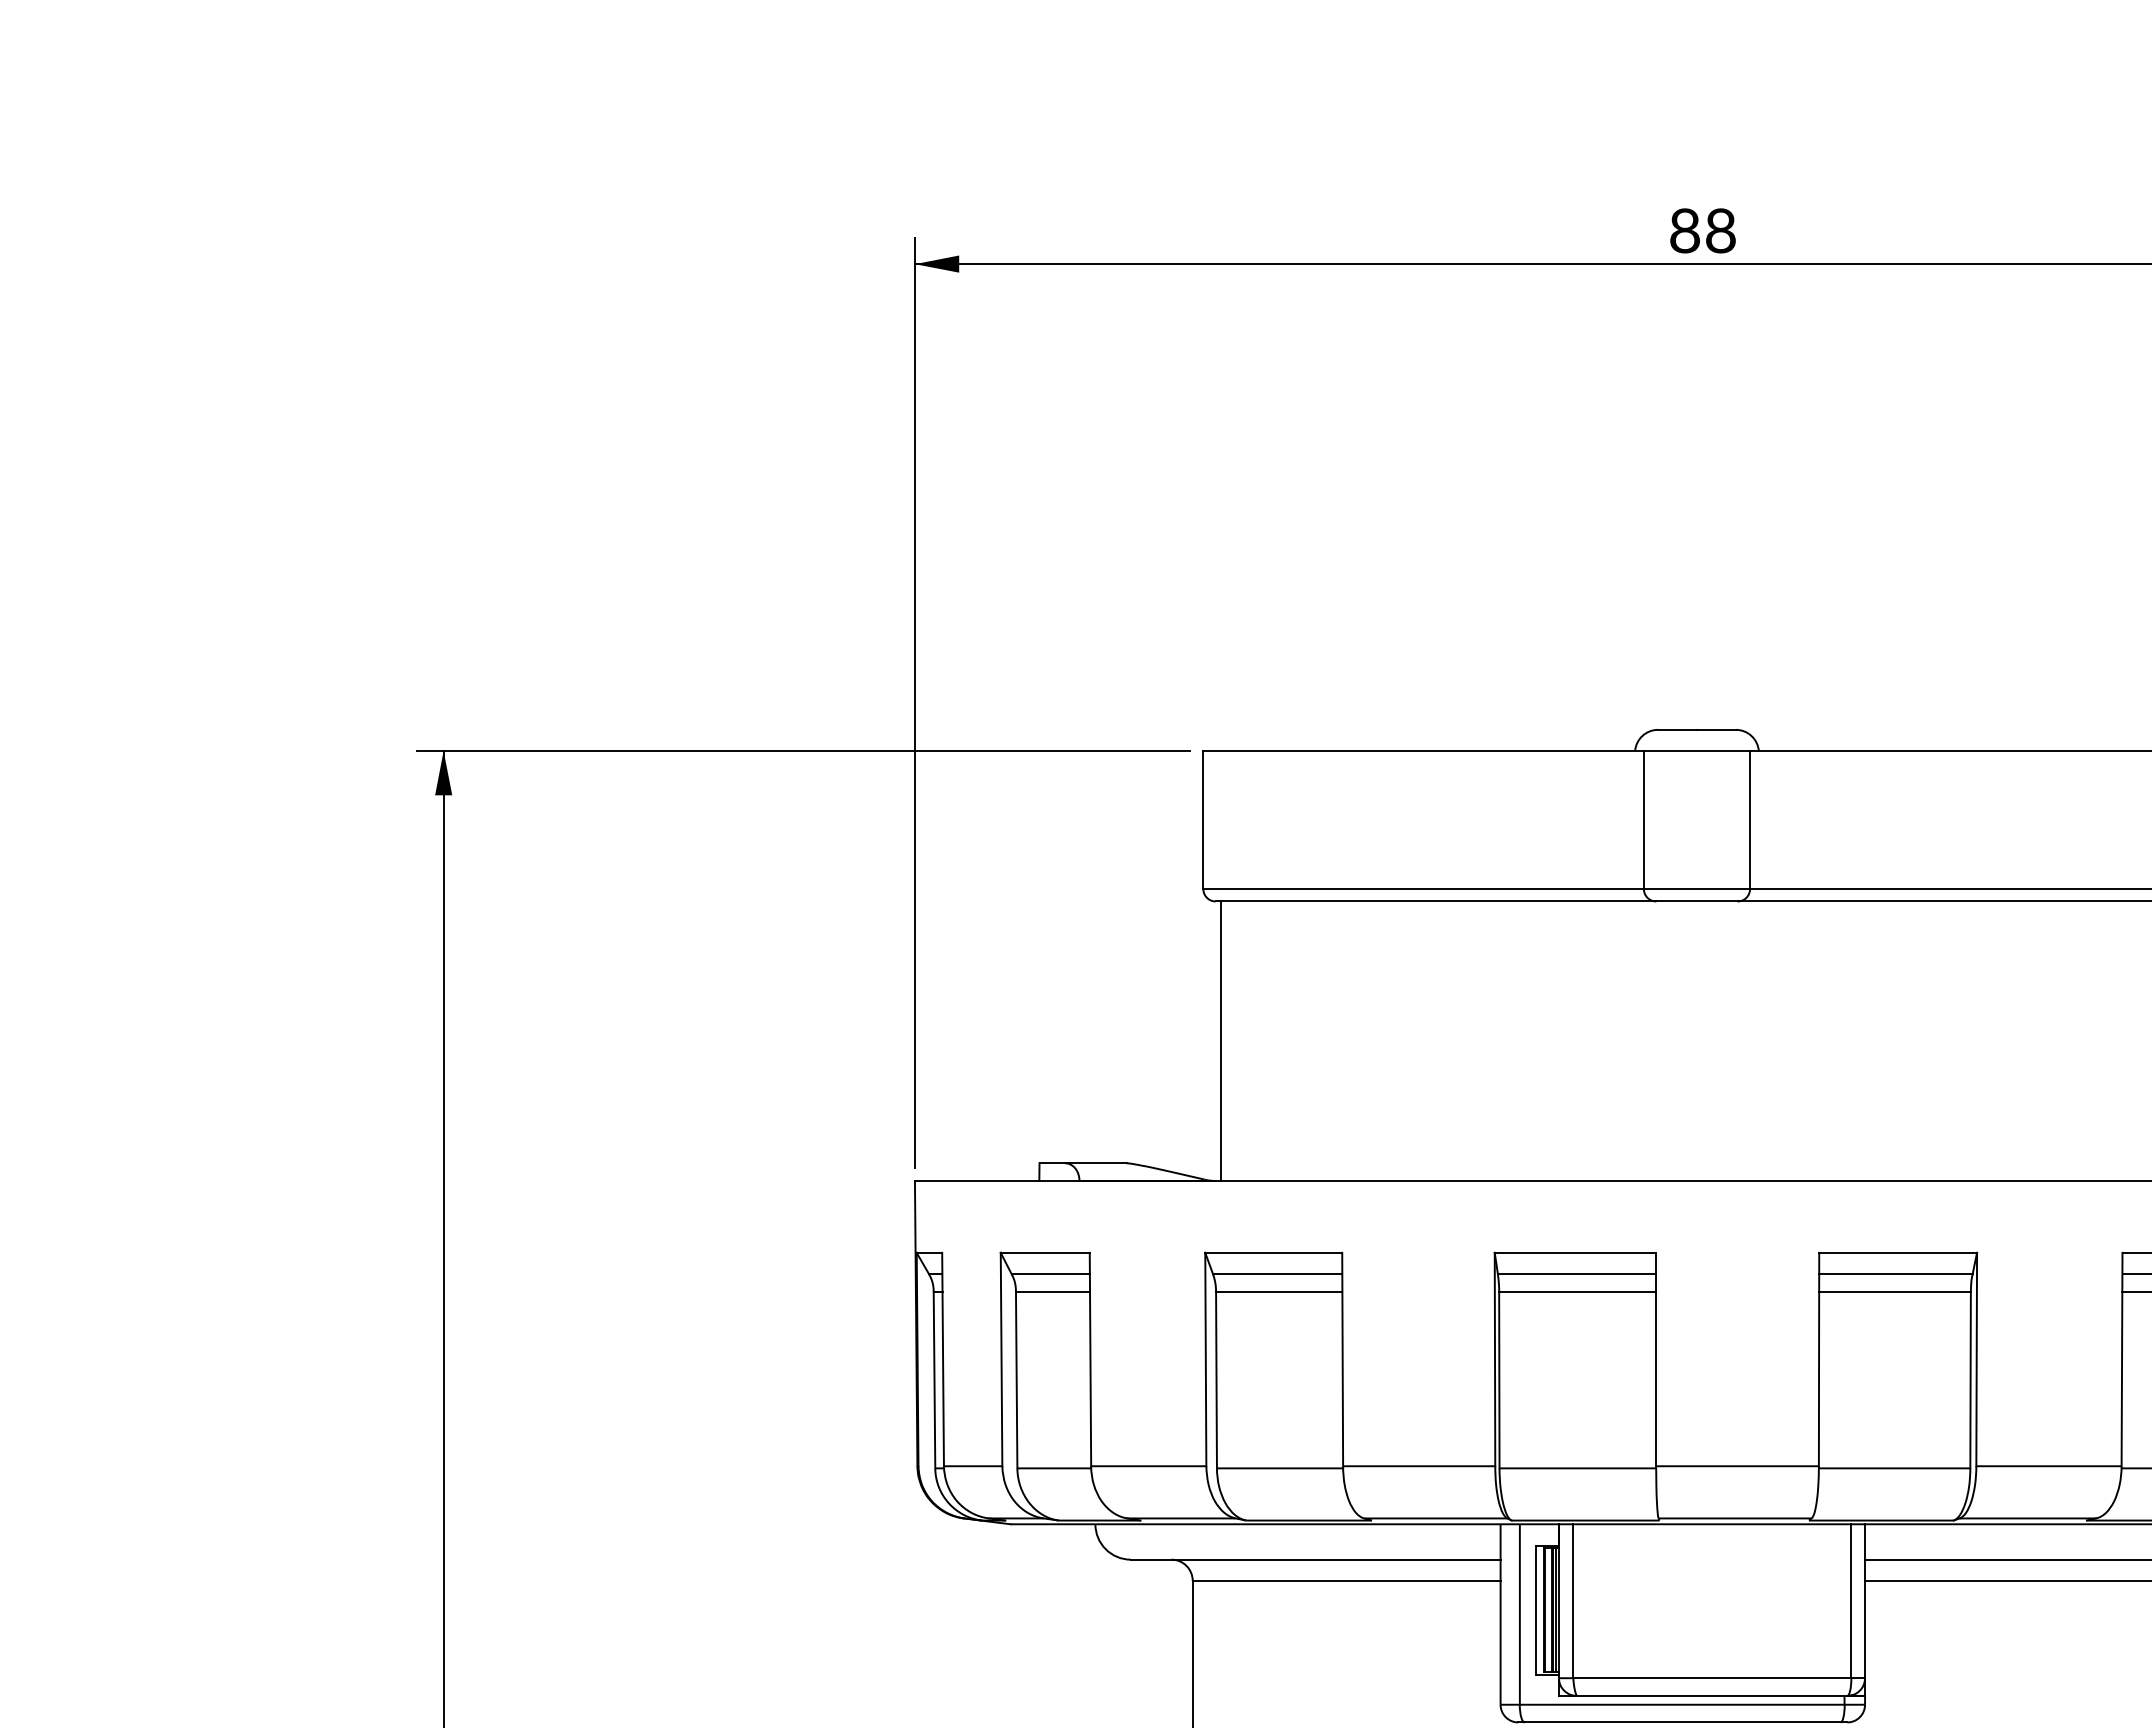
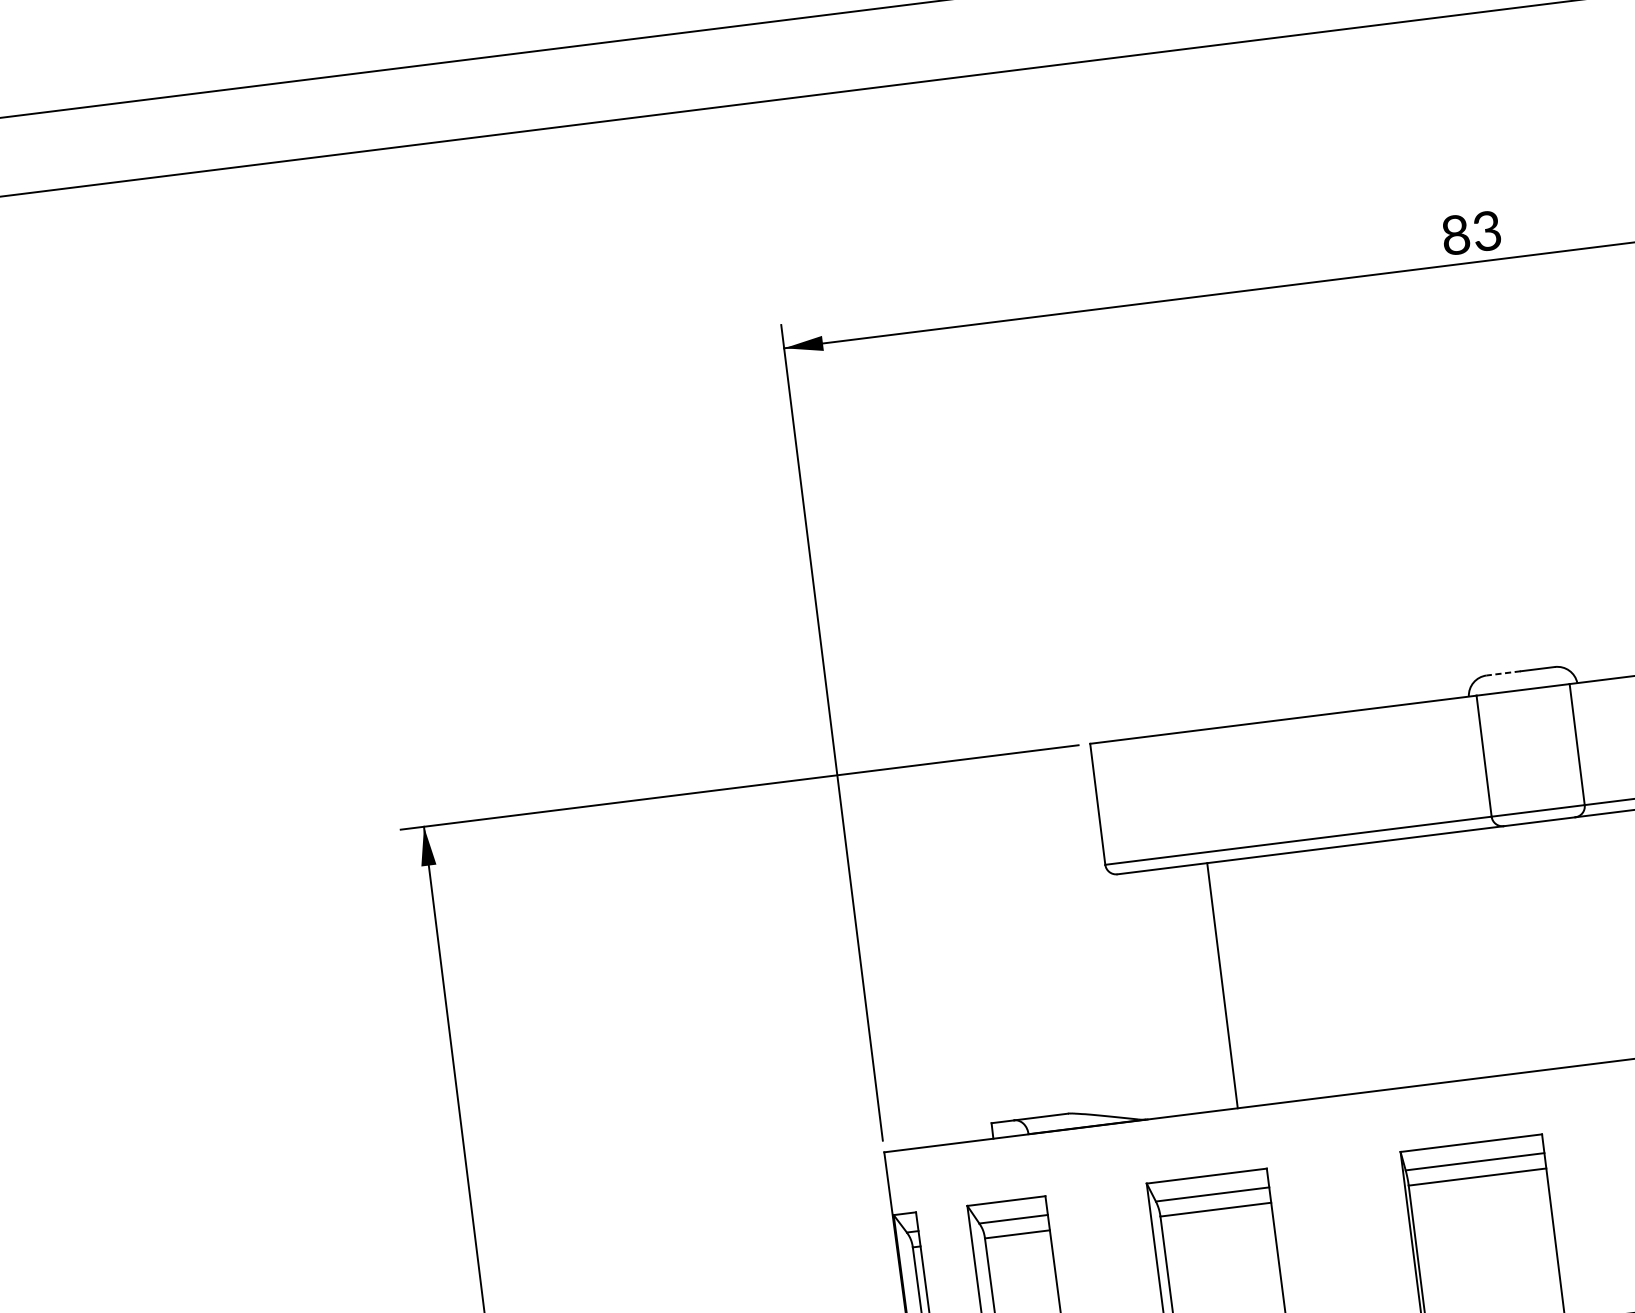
text: (1720, 230) -> (1486, 230), 88 -> 83
line: (1677, 729) -> (1503, 673), solid -> dashed
line: (1221, 1041) -> (1222, 985), moved

